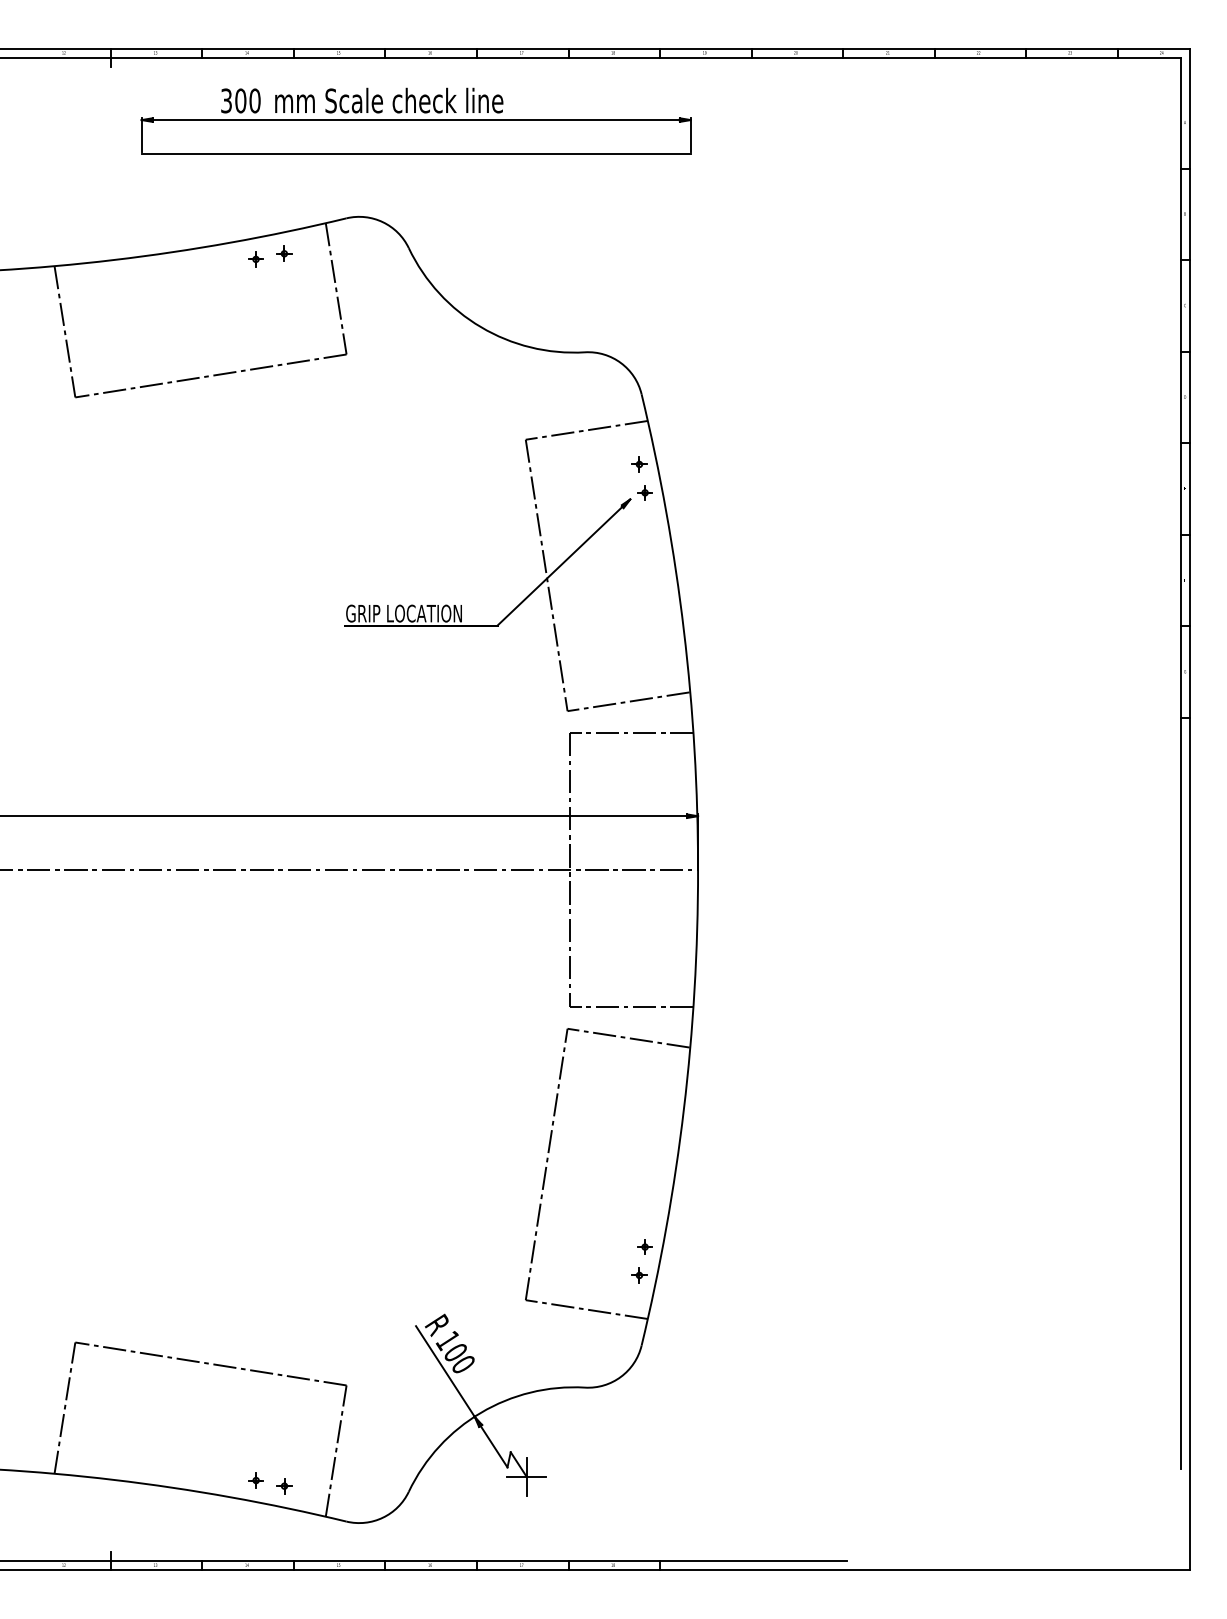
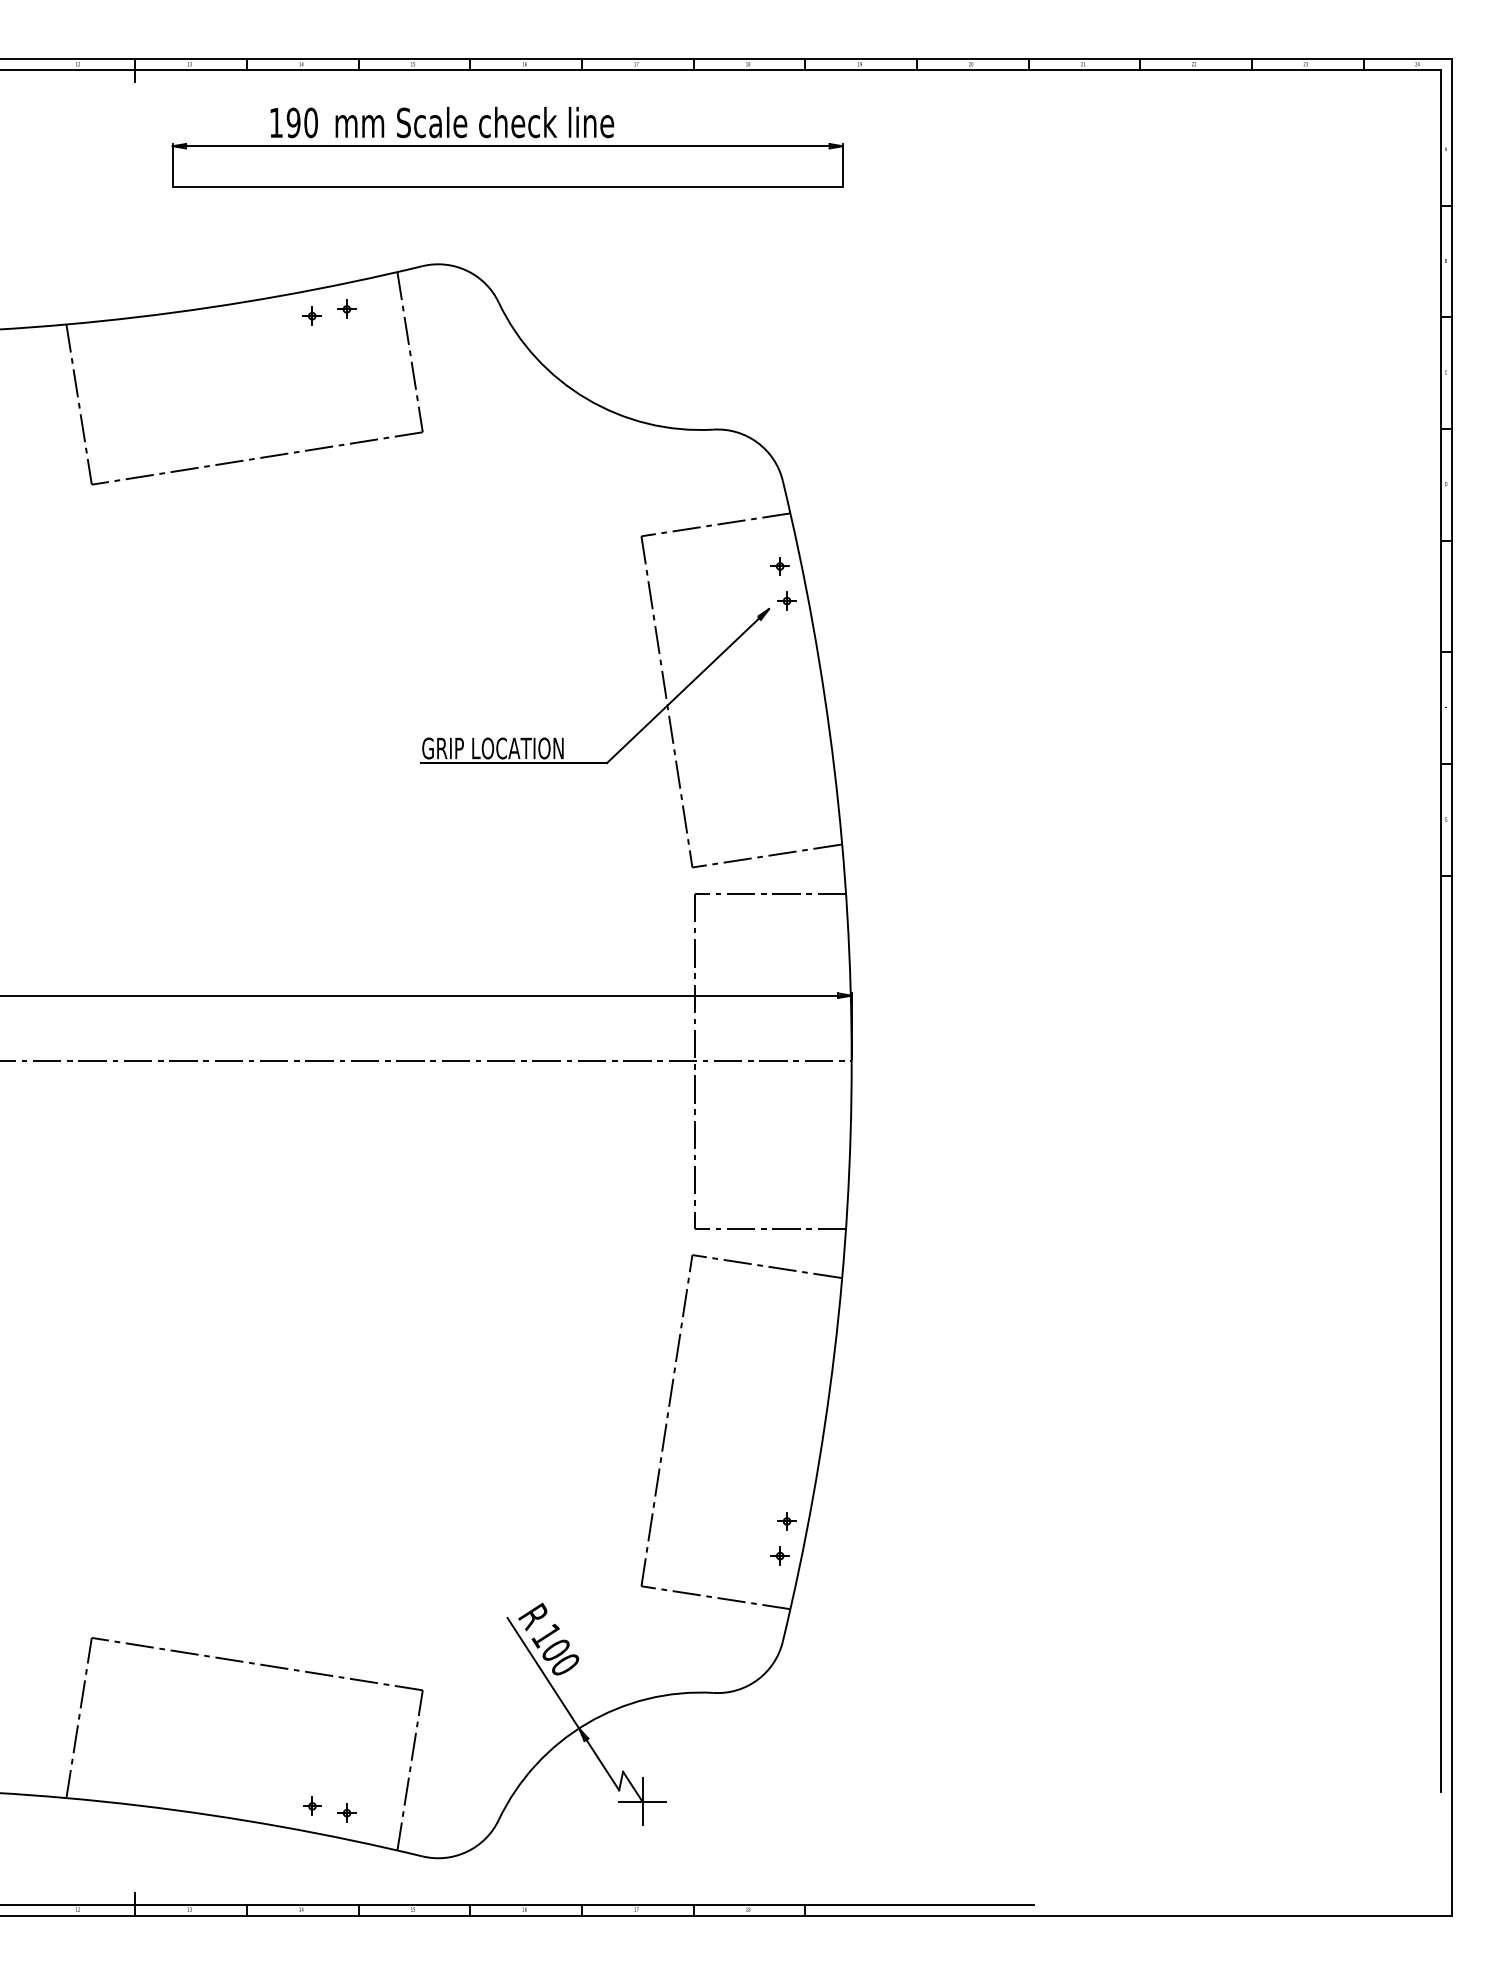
text: (233, 100) -> (284, 122), 300 -> 190

